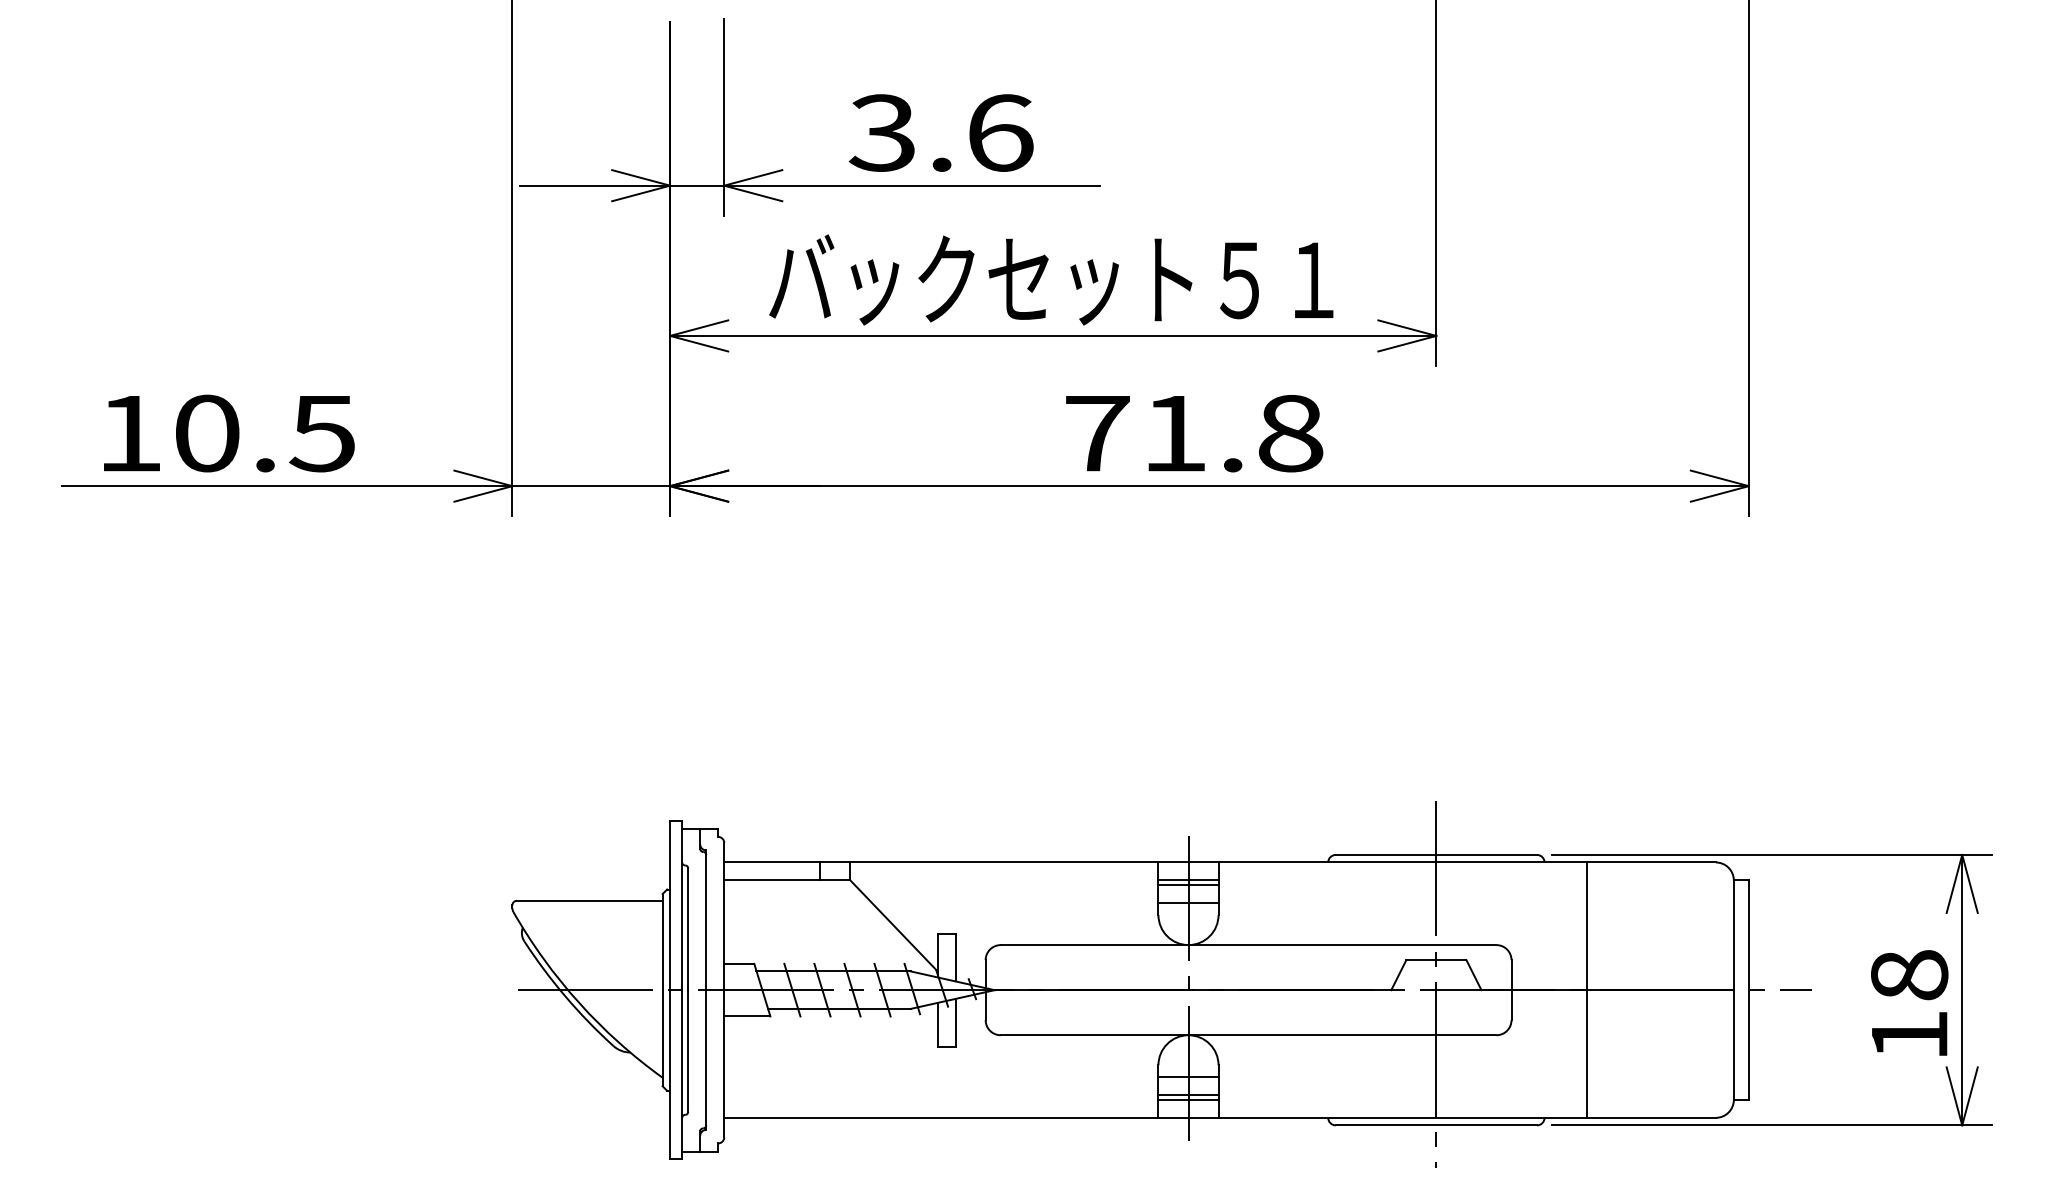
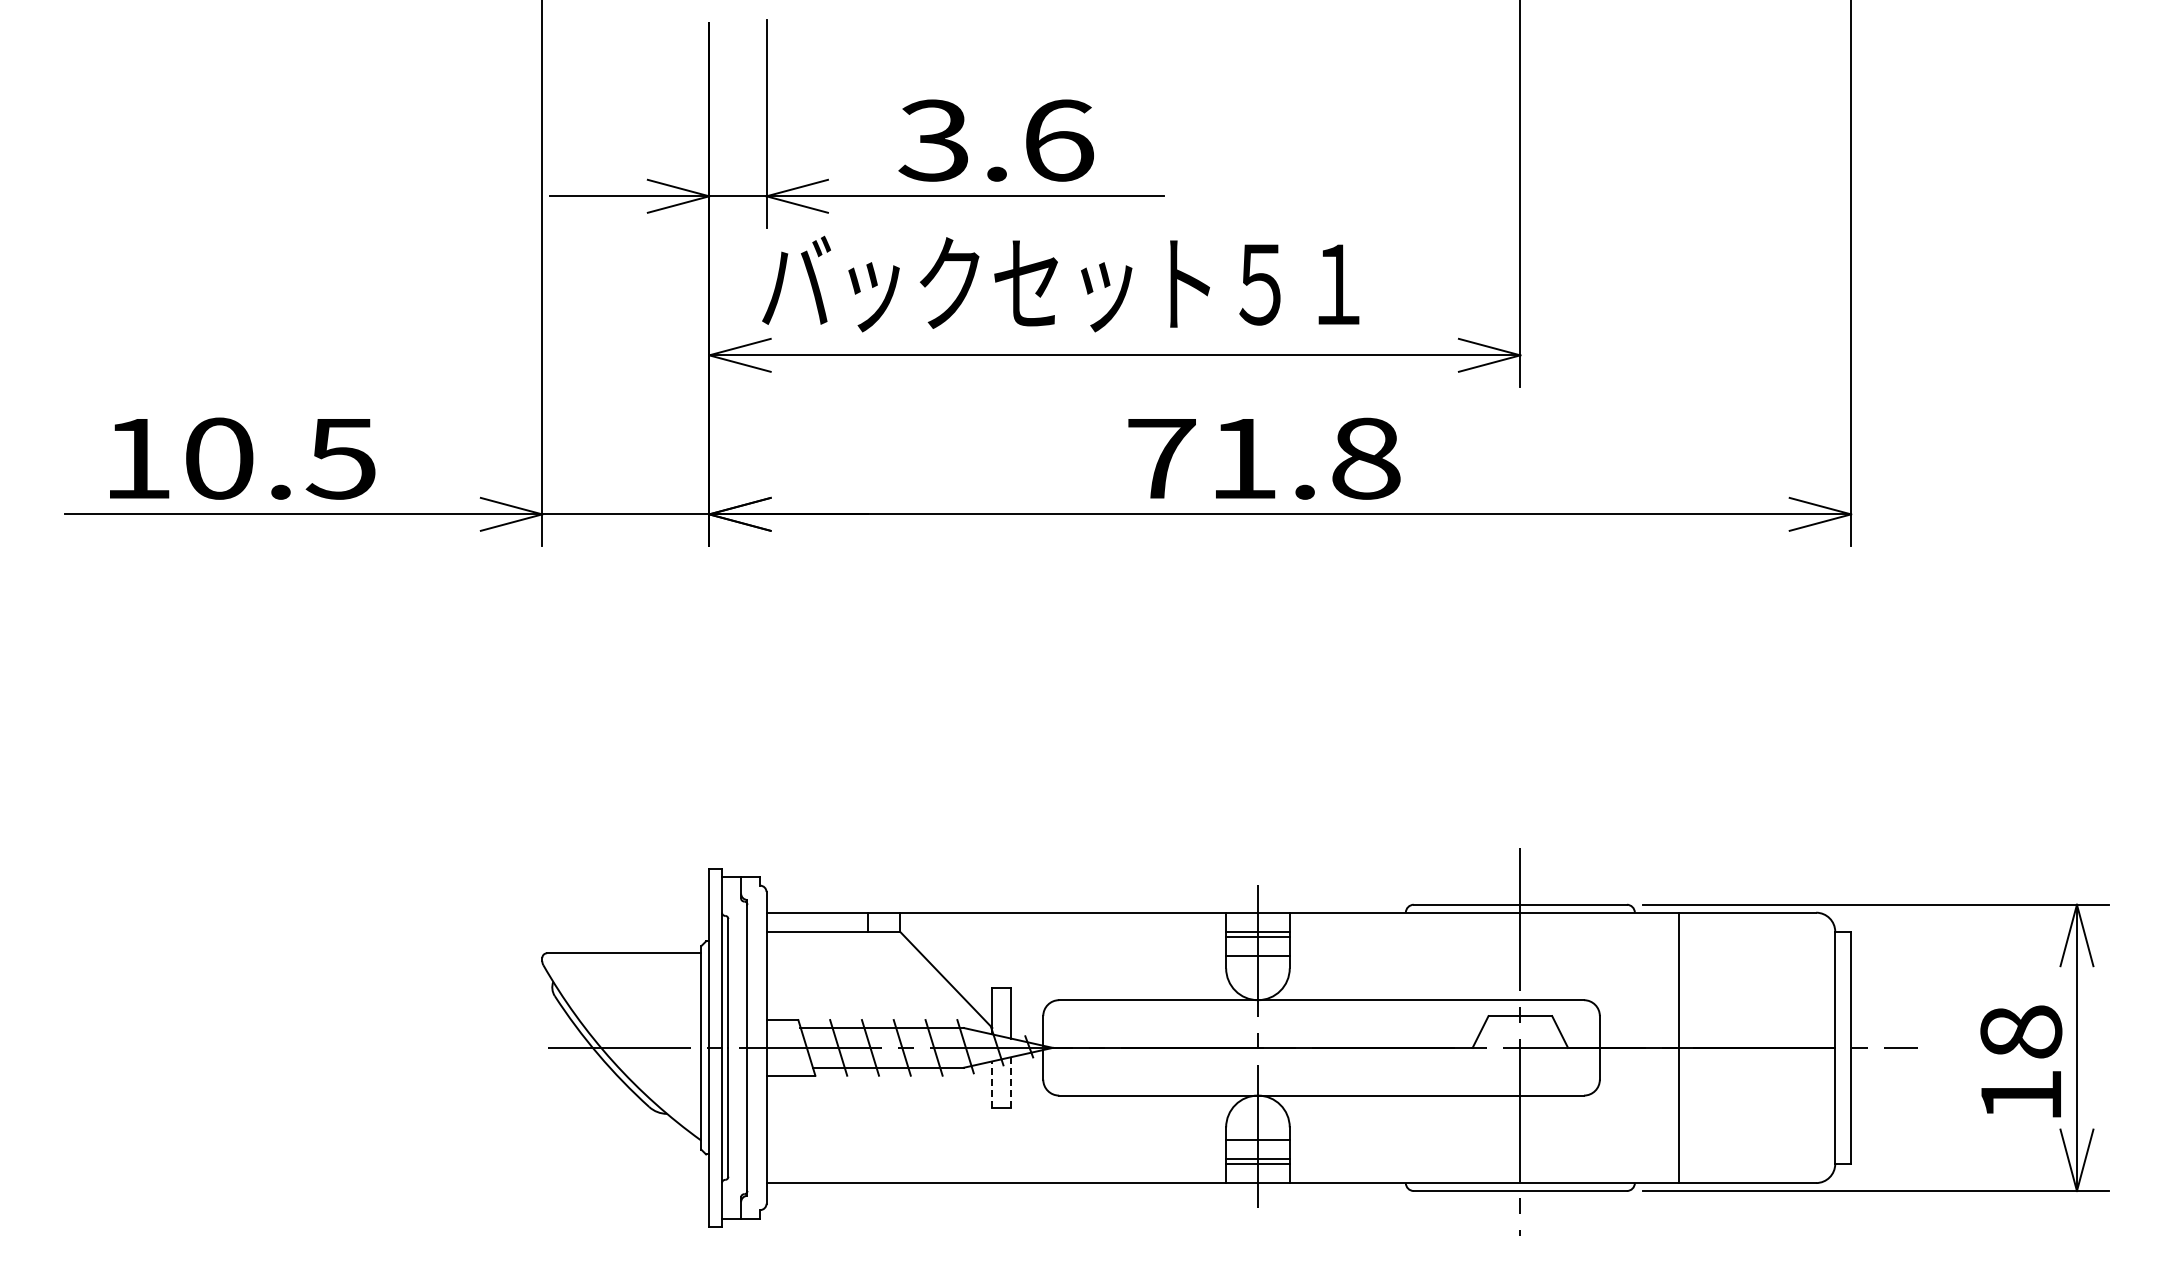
text: (1051, 279) -> (1060, 283), moved
line: (955, 1021) -> (1011, 1081), solid -> dashed
line: (937, 1023) -> (992, 1083), solid -> dashed

